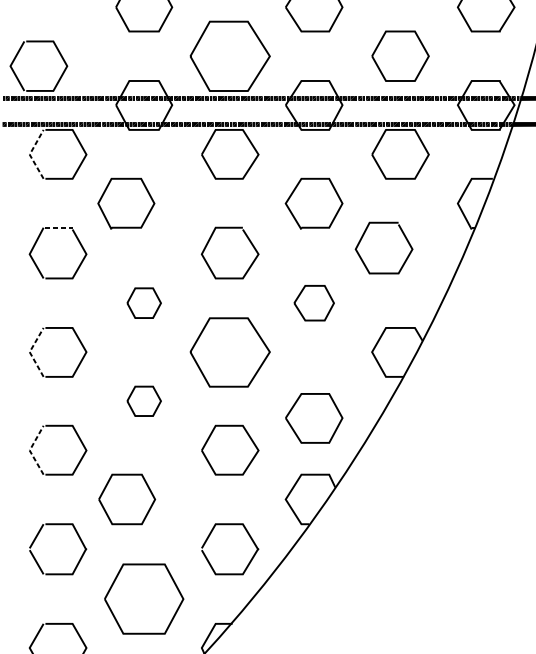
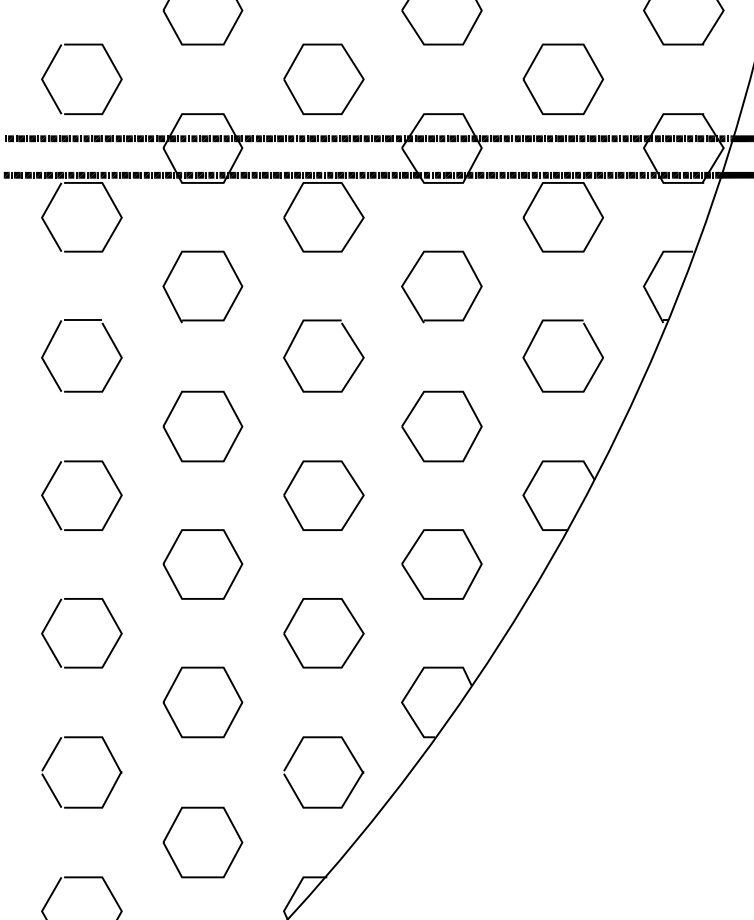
part: (18, 53) -> (53, 61), moved
part: (229, 55) -> (323, 78), size x0.71
line: (30, 154) -> (42, 217), dashed -> solid
line: (59, 227) -> (83, 320), dashed -> solid
curve: (126, 227) -> (202, 319), moved
curve: (362, 237) -> (533, 340), moved
part: (143, 303) -> (202, 426), size x1.67
part: (313, 303) -> (441, 426), size x1.43
line: (30, 352) -> (42, 495), dashed -> solid
part: (229, 352) -> (323, 495), size x0.71
part: (143, 401) -> (202, 564), size x1.67
part: (313, 418) -> (441, 564), moved
line: (30, 450) -> (42, 633), dashed -> solid
part: (126, 499) -> (202, 702), moved
part: (143, 599) -> (202, 842), size x0.71

